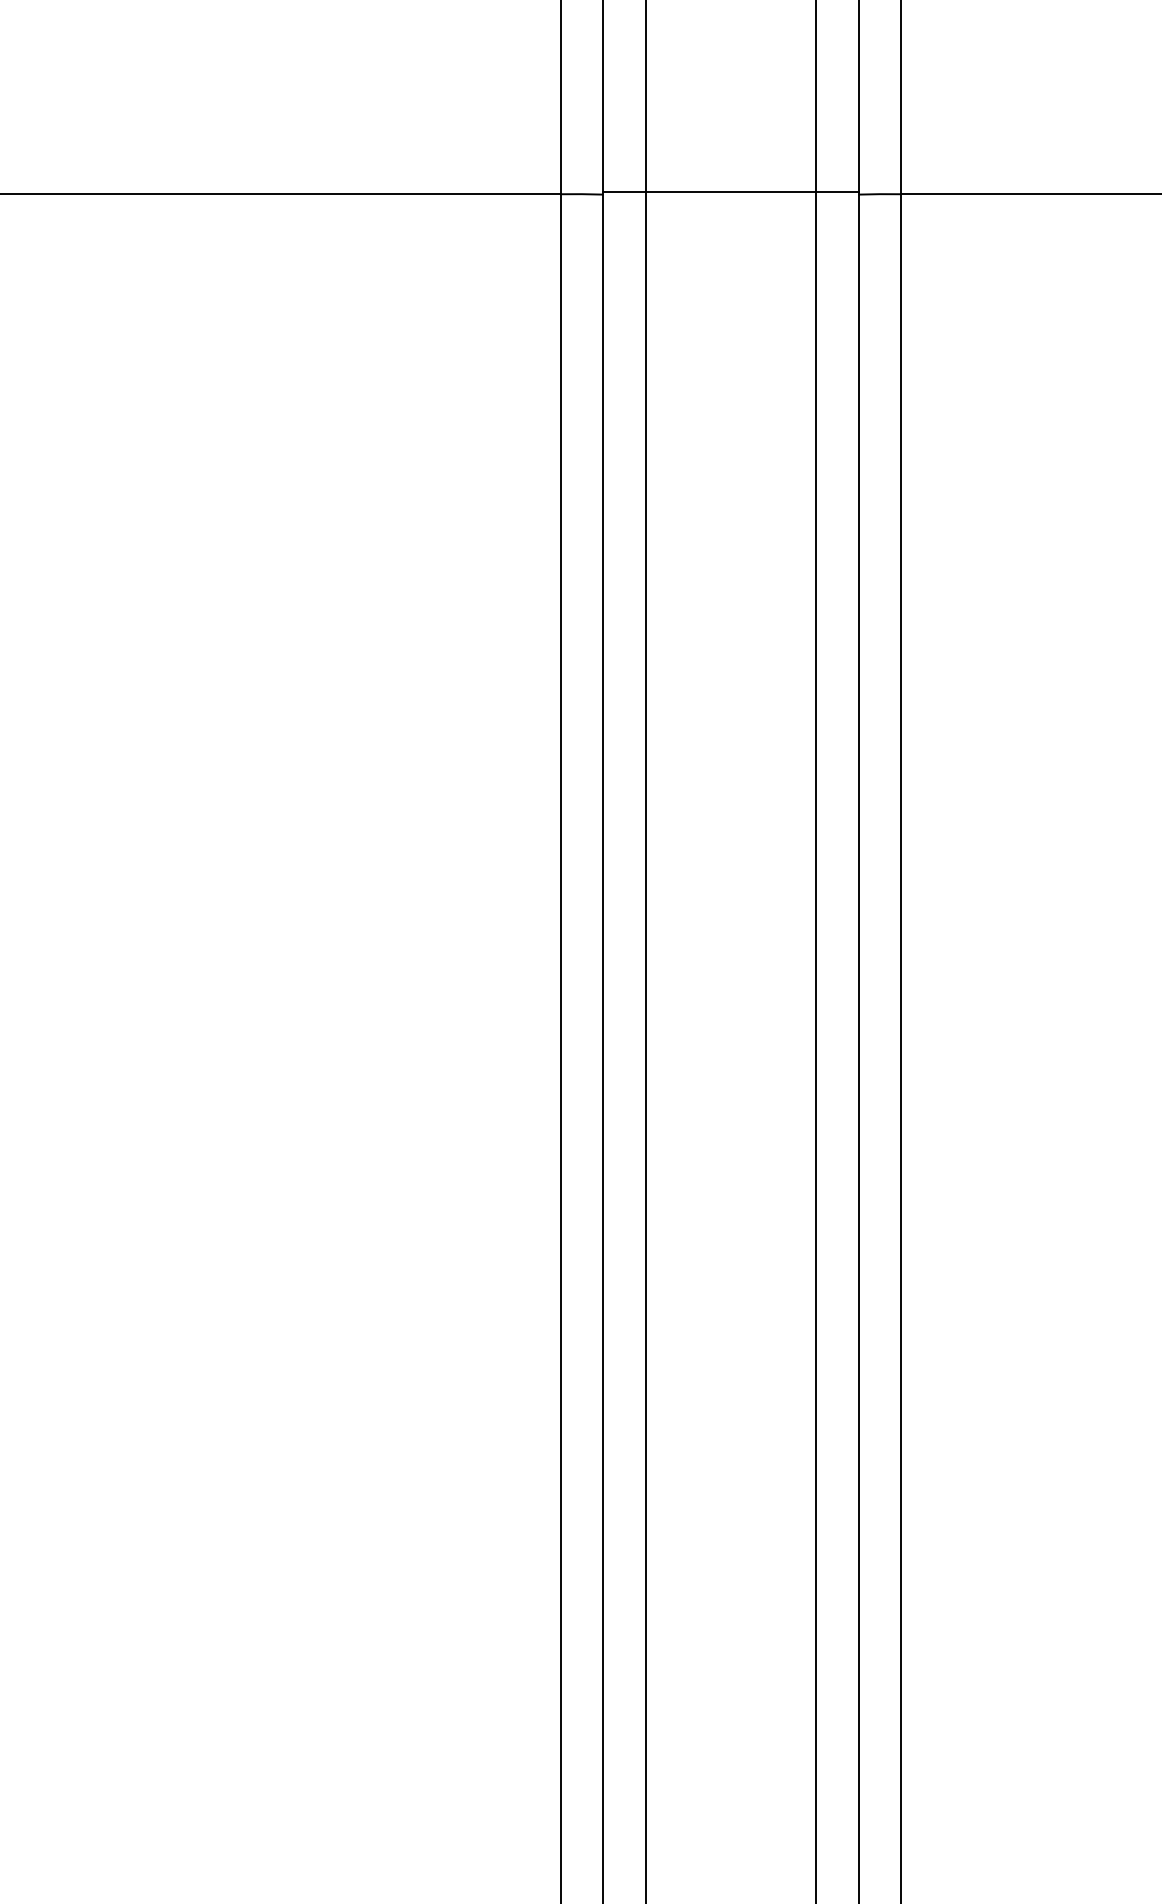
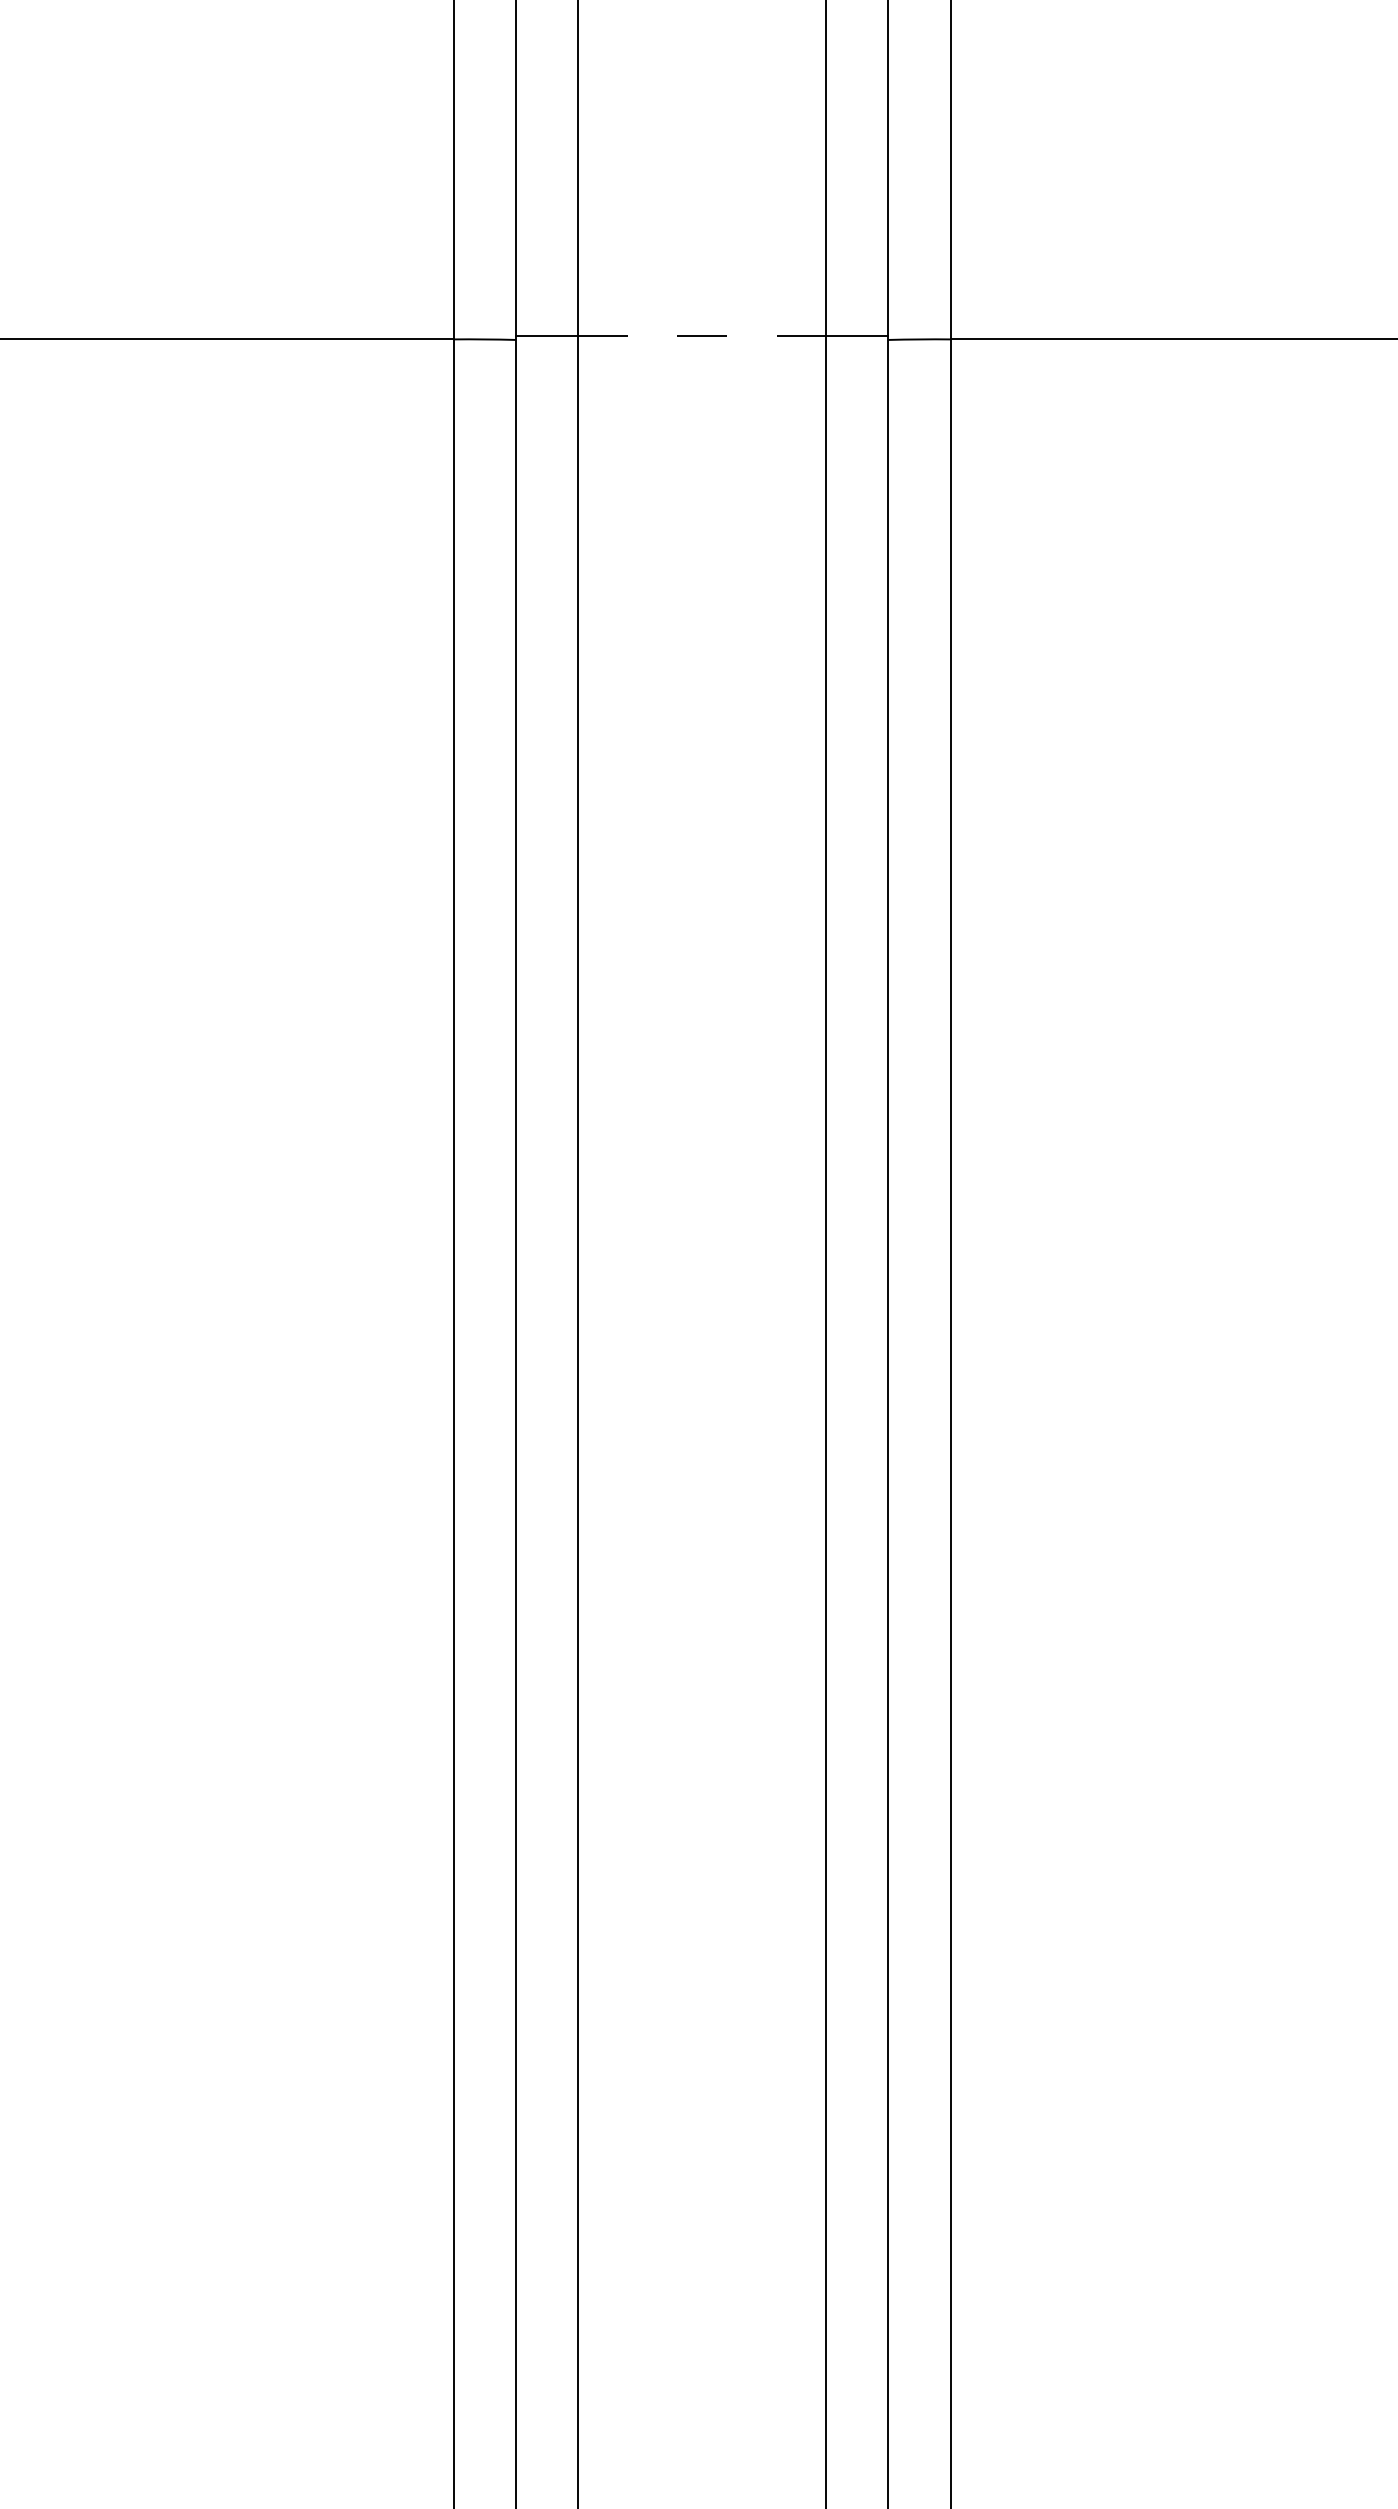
line: (731, 191) -> (703, 335), solid -> dashed

